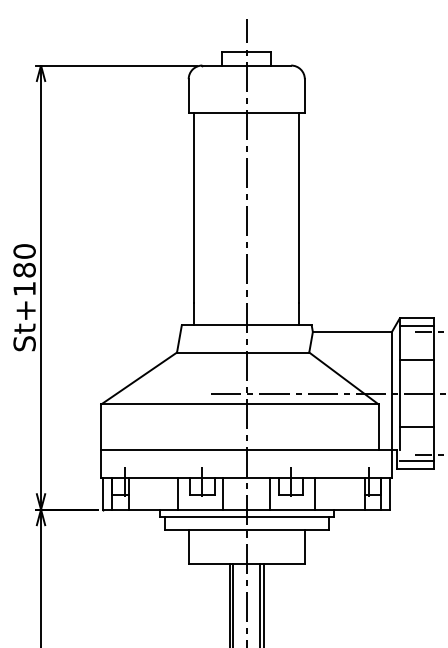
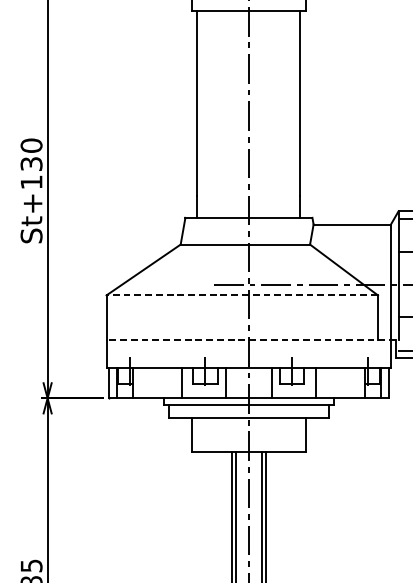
text: (24, 269) -> (31, 163), St+180 -> St+130
line: (239, 404) -> (241, 295), solid -> dashed
line: (249, 449) -> (251, 339), solid -> dashed

